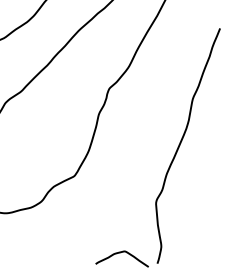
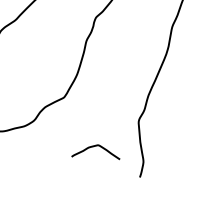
curve: (120, 253) -> (94, 147), moved

